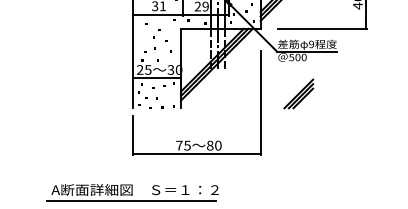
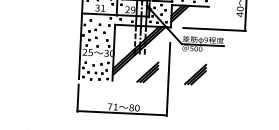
line: (157, 78) -> (96, 58), removed
part: (230, 93) -> (147, 71), added
text: (187, 145) -> (115, 106), 75 -> 71

